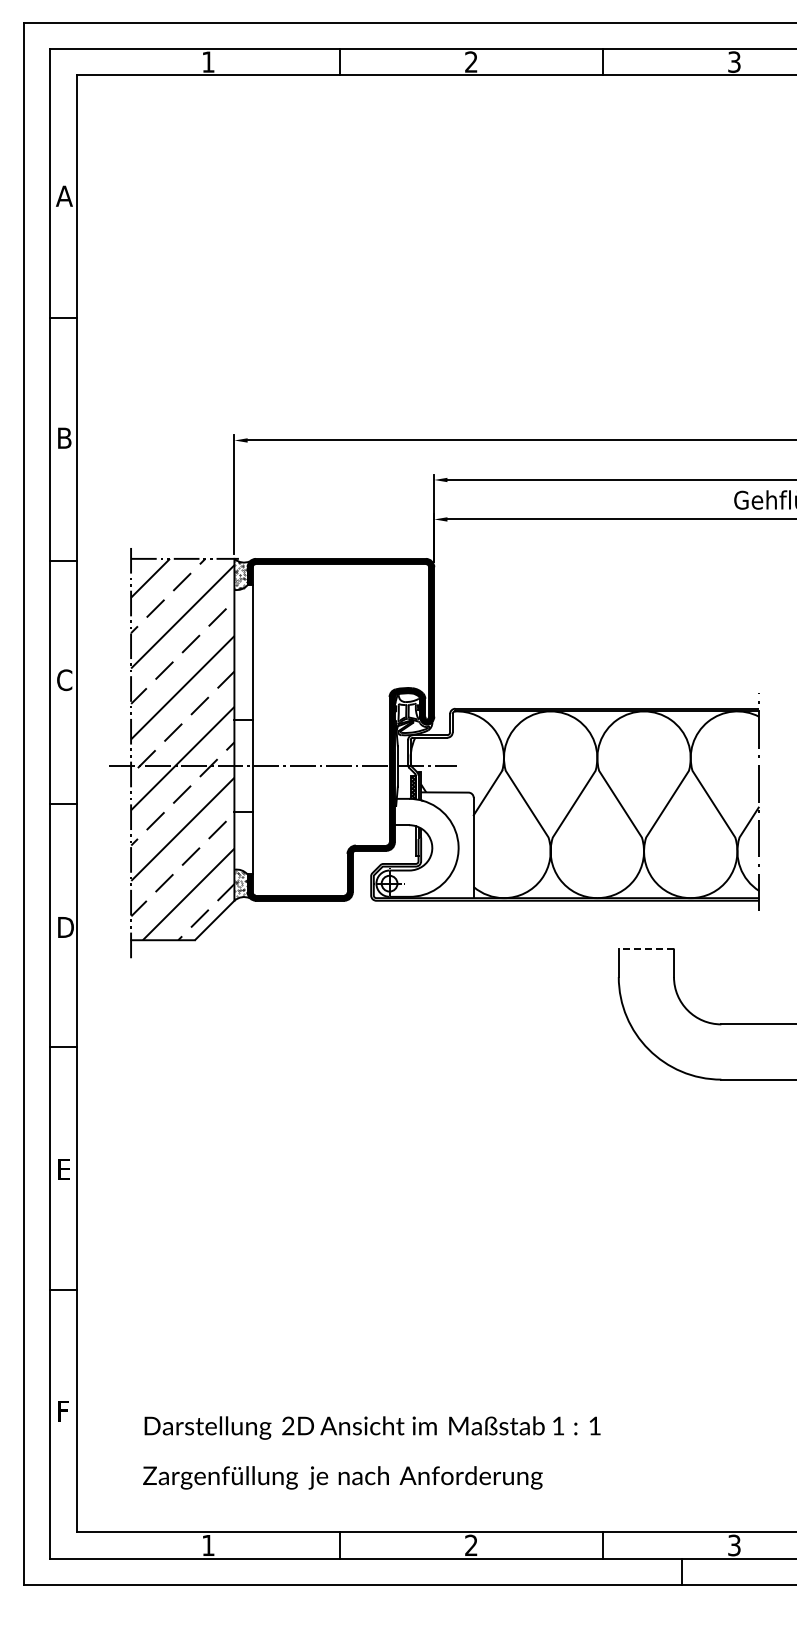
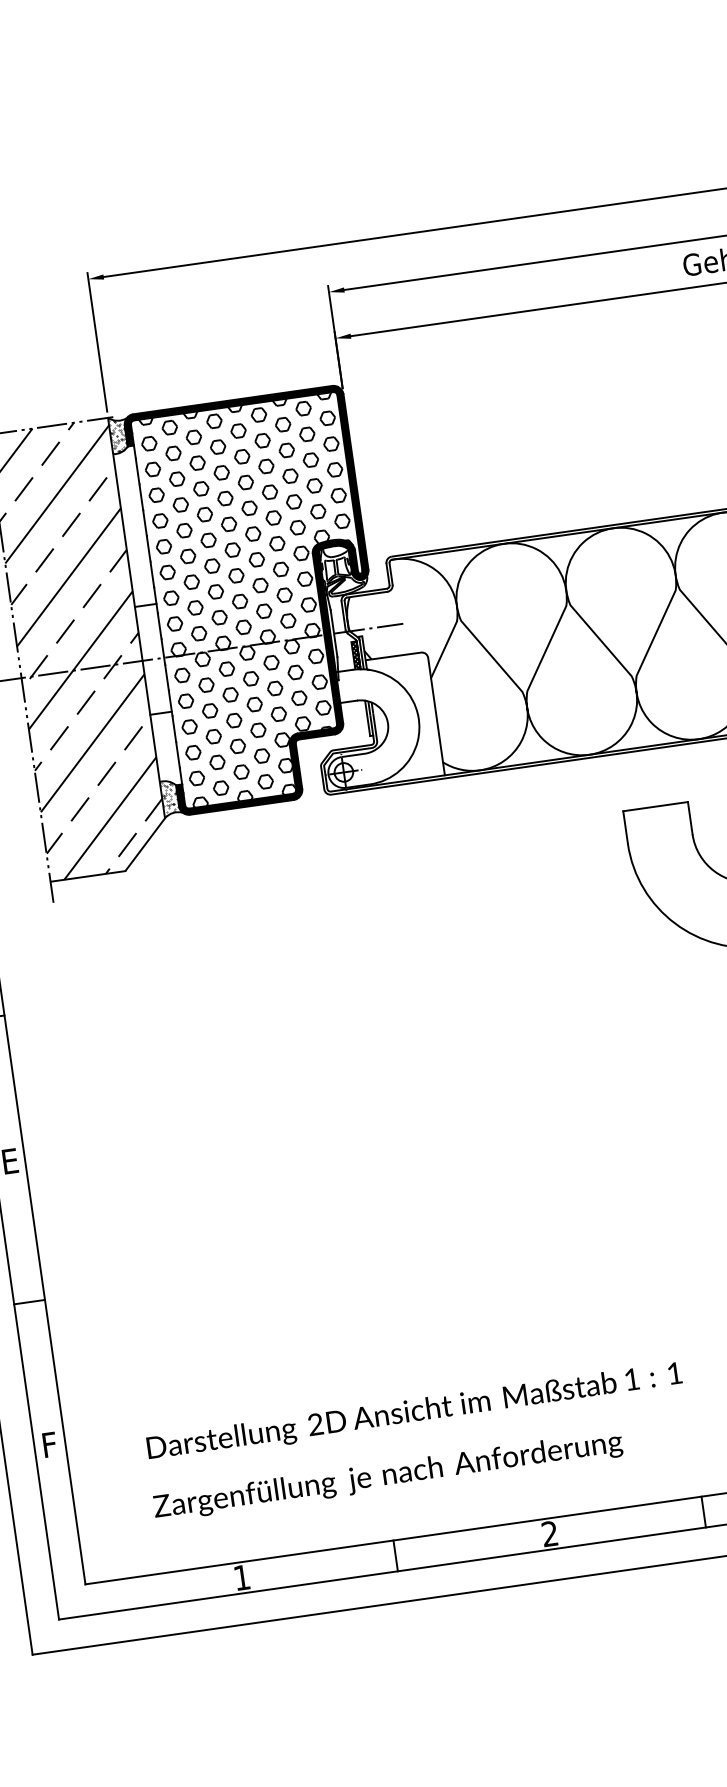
hatch: (338, 729) -> (258, 600), added
line: (646, 949) -> (655, 806), dashed -> solid

